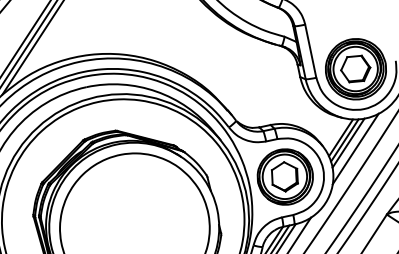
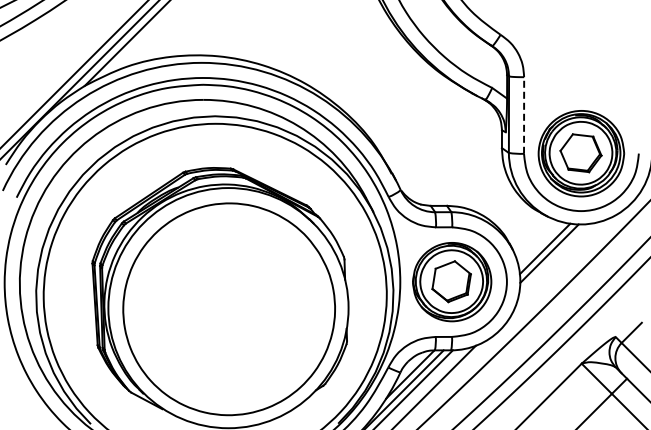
line: (311, 51) -> (524, 115), solid -> dashed
line: (340, 138) -> (540, 244), removed
line: (355, 148) -> (557, 263), removed

